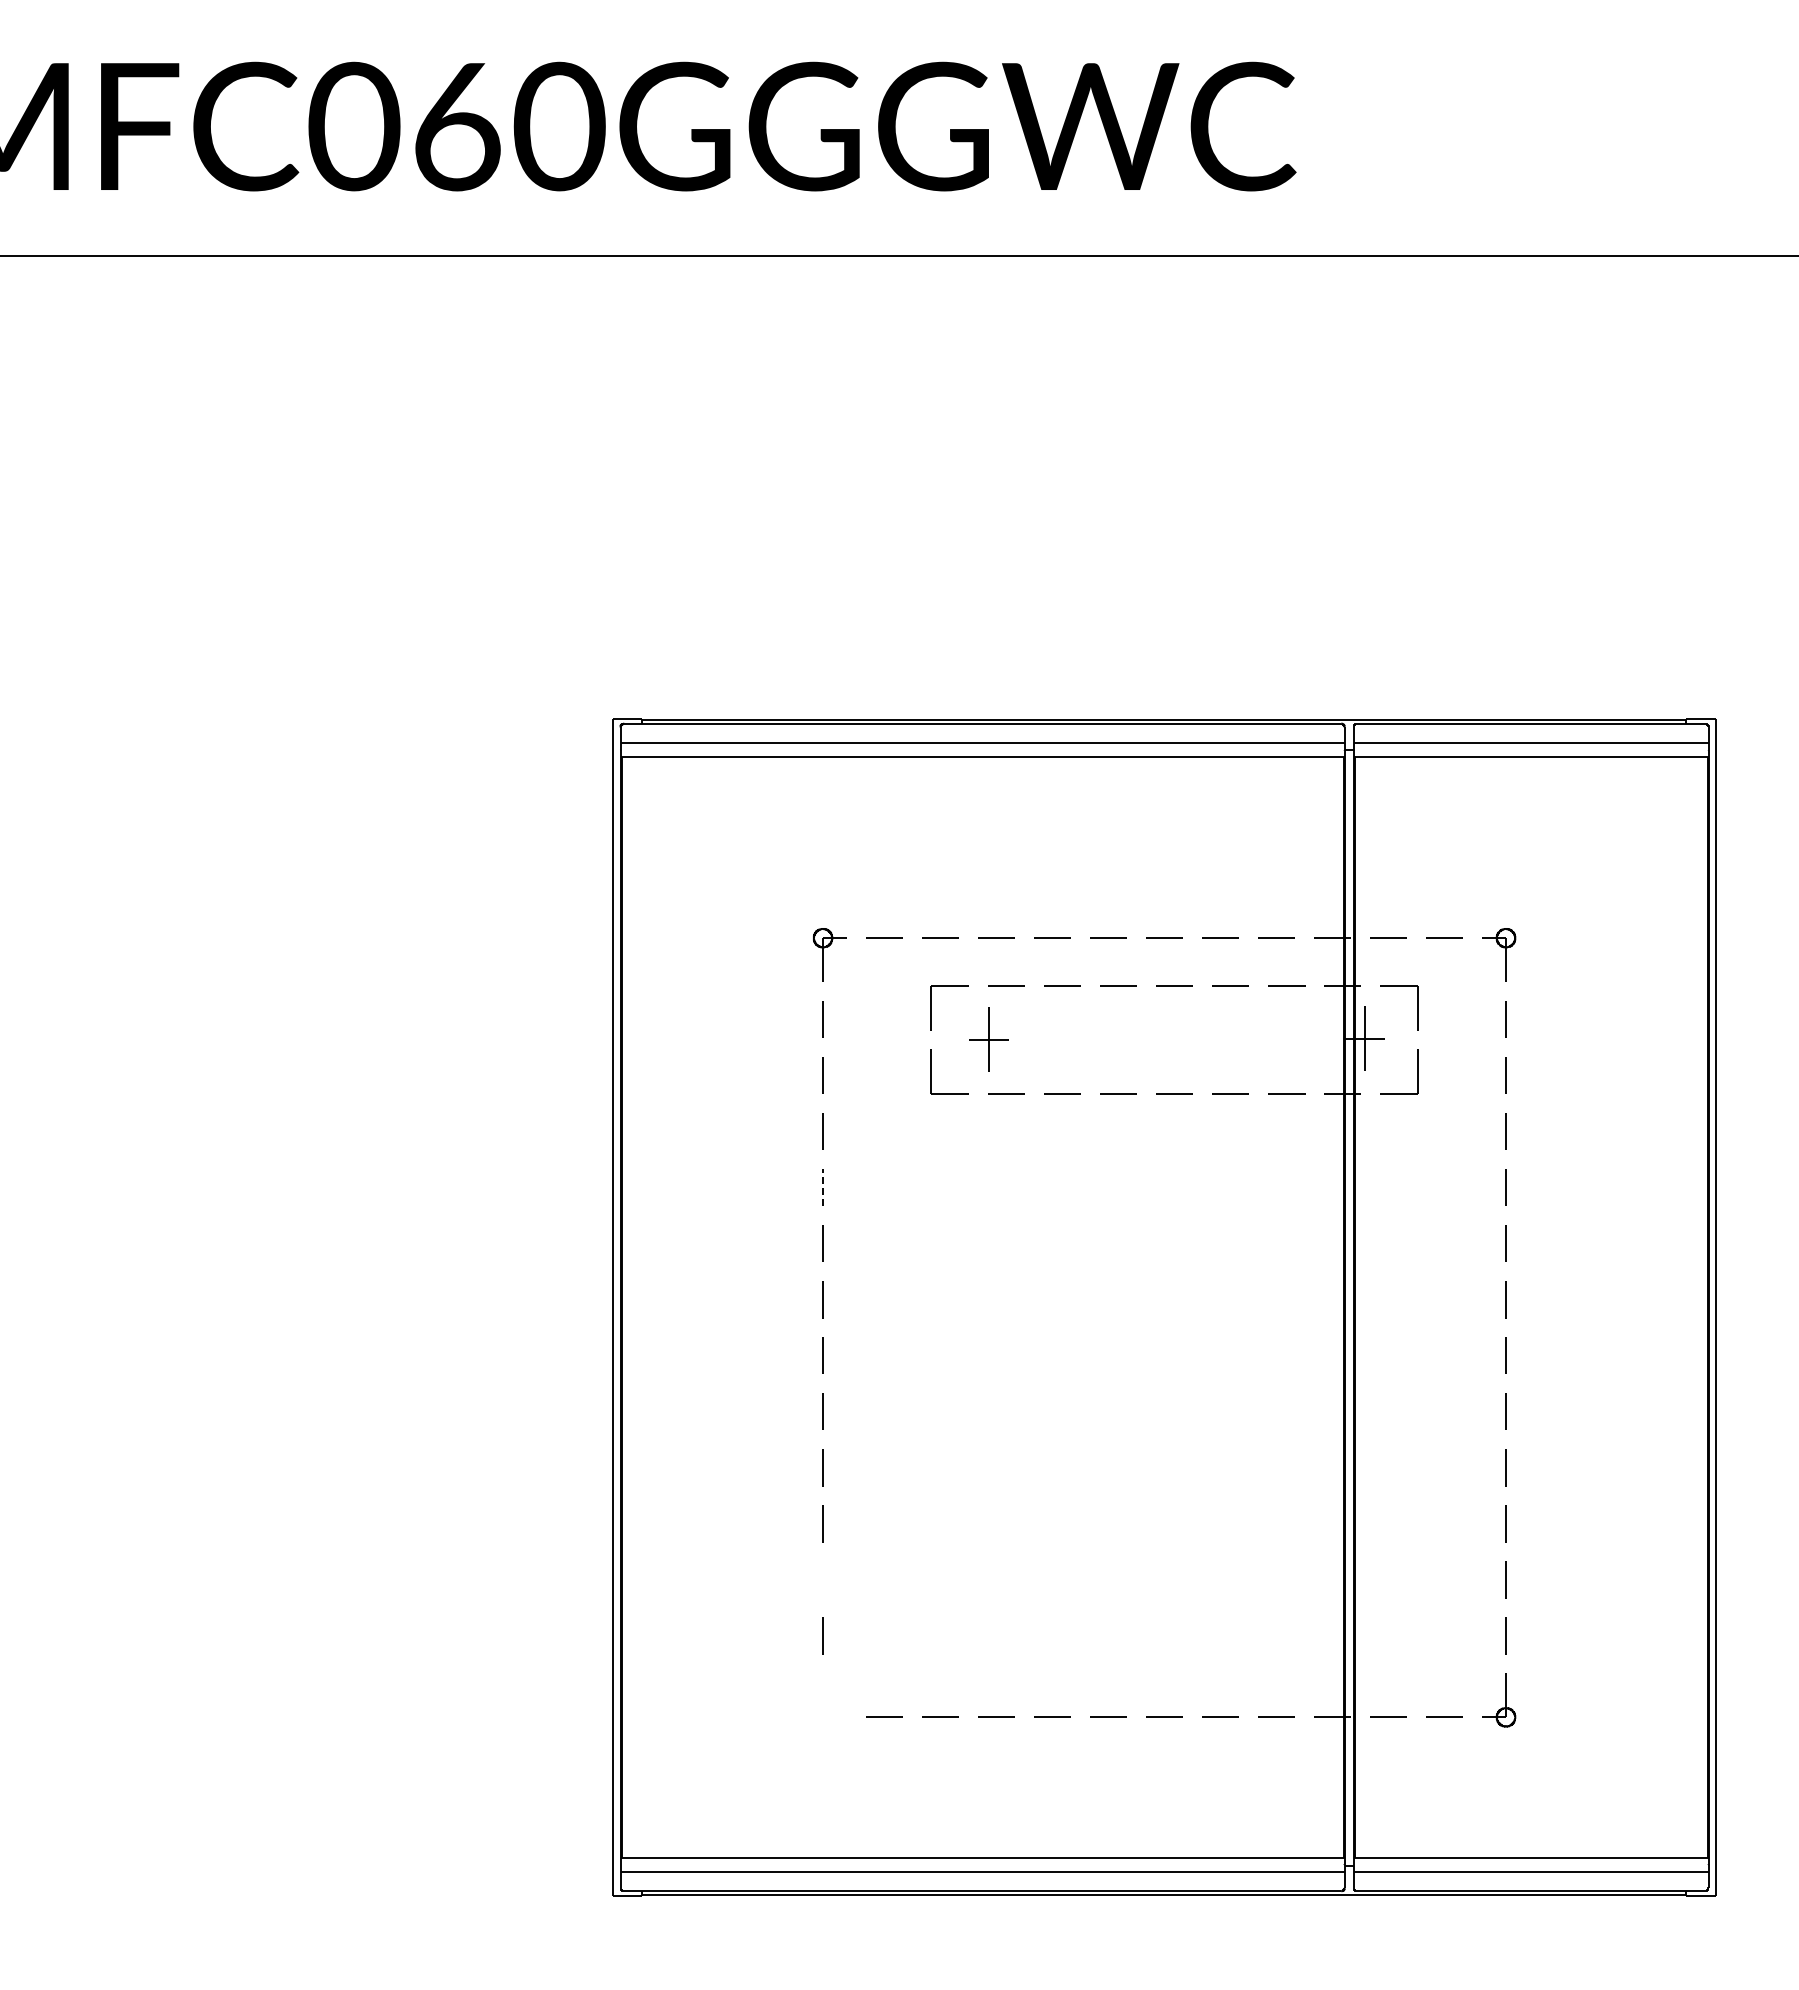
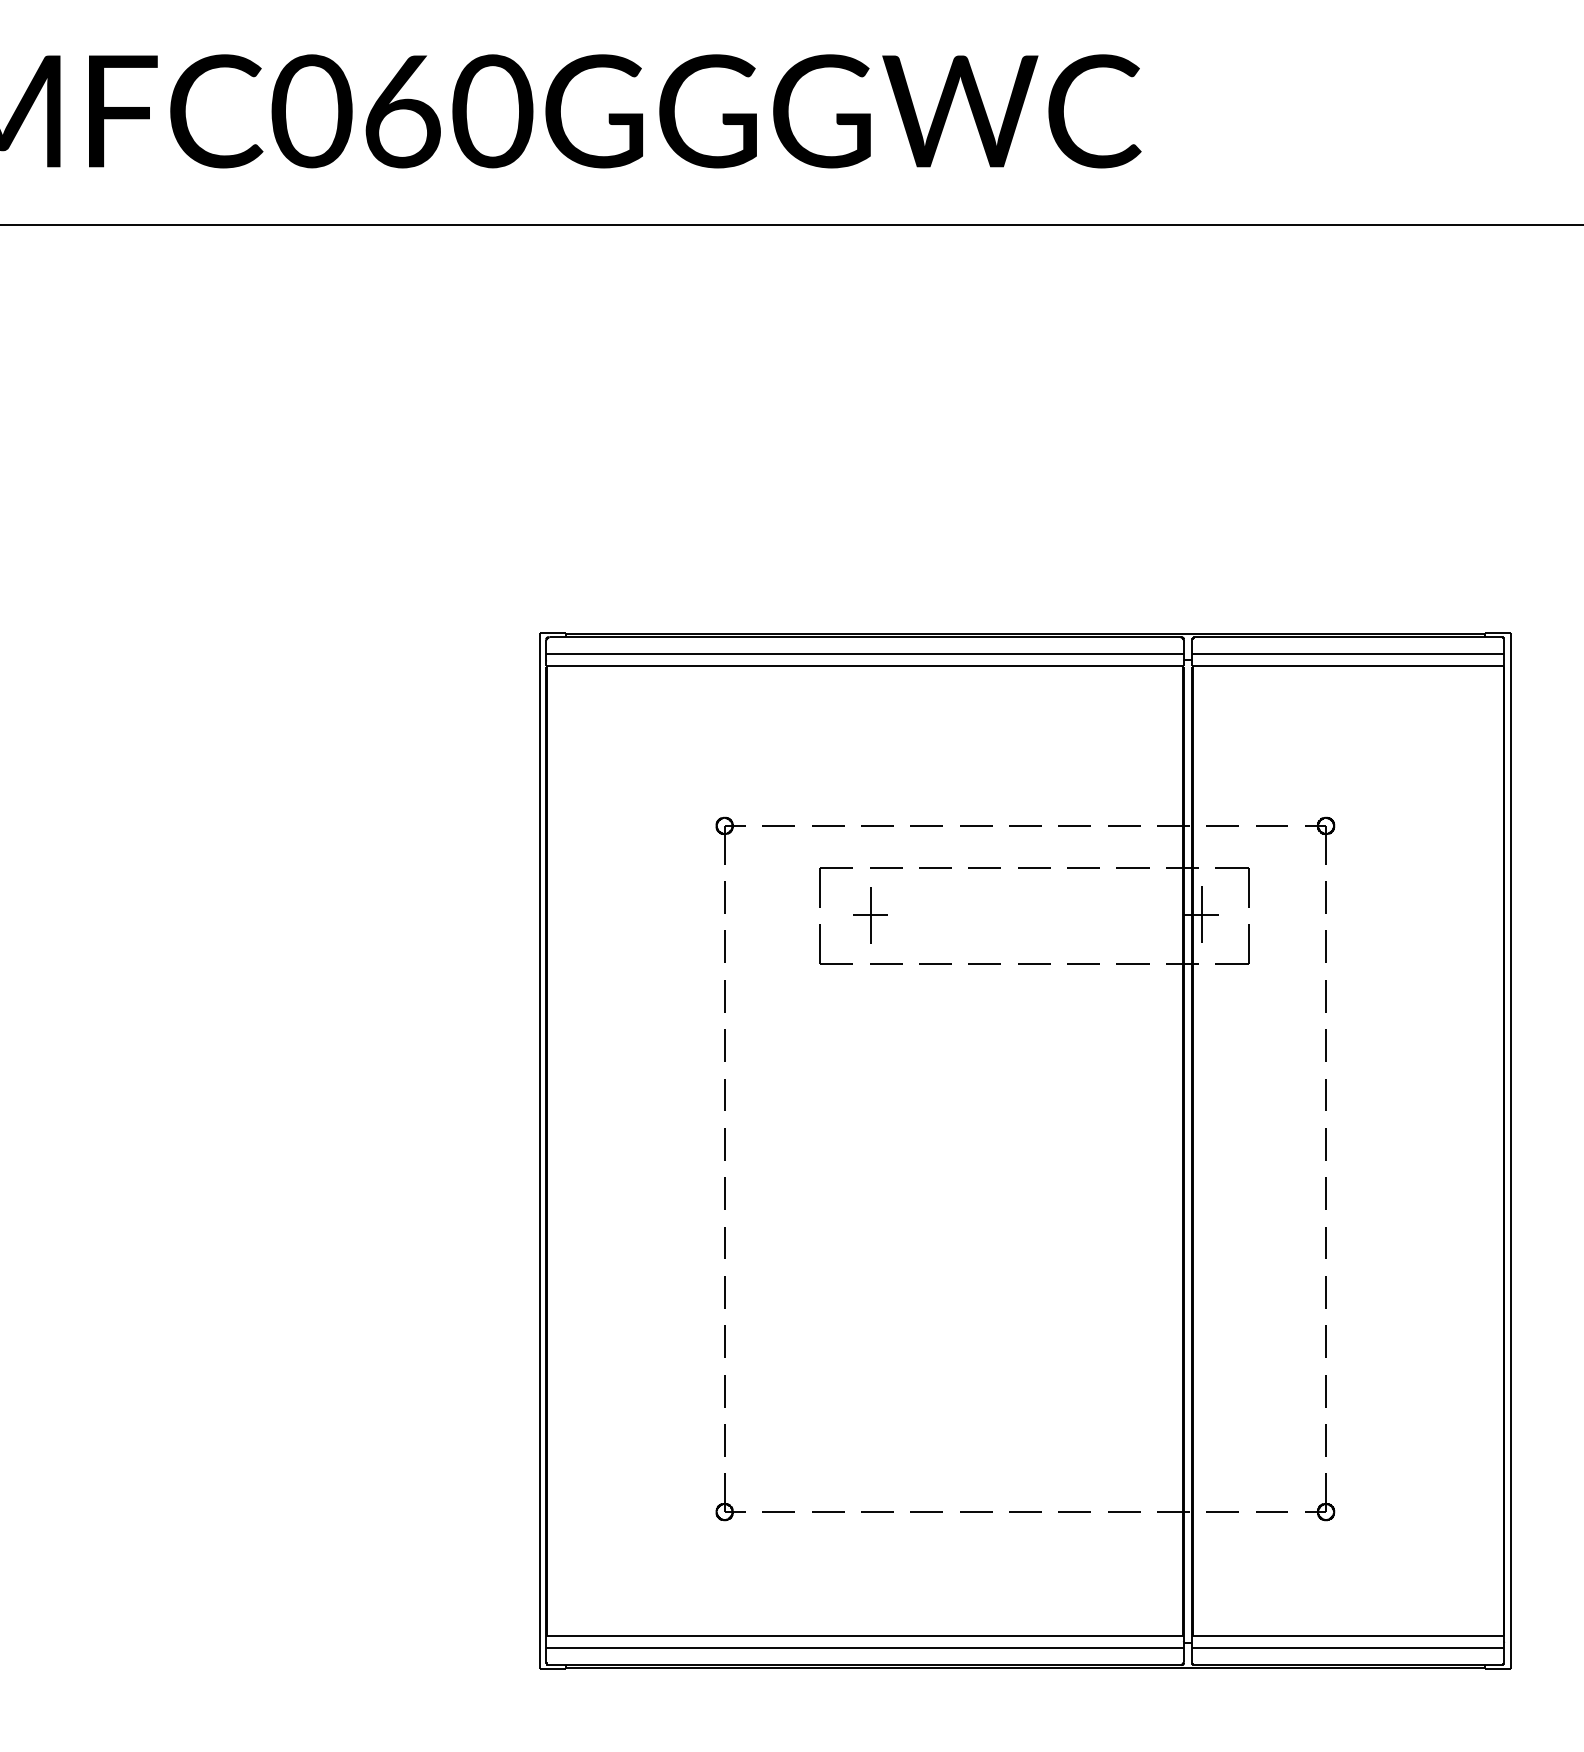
line: (823, 1187) -> (725, 1045), dashed -> solid
line: (822, 1579) -> (724, 1390), added
part: (829, 1700) -> (730, 1497), added

